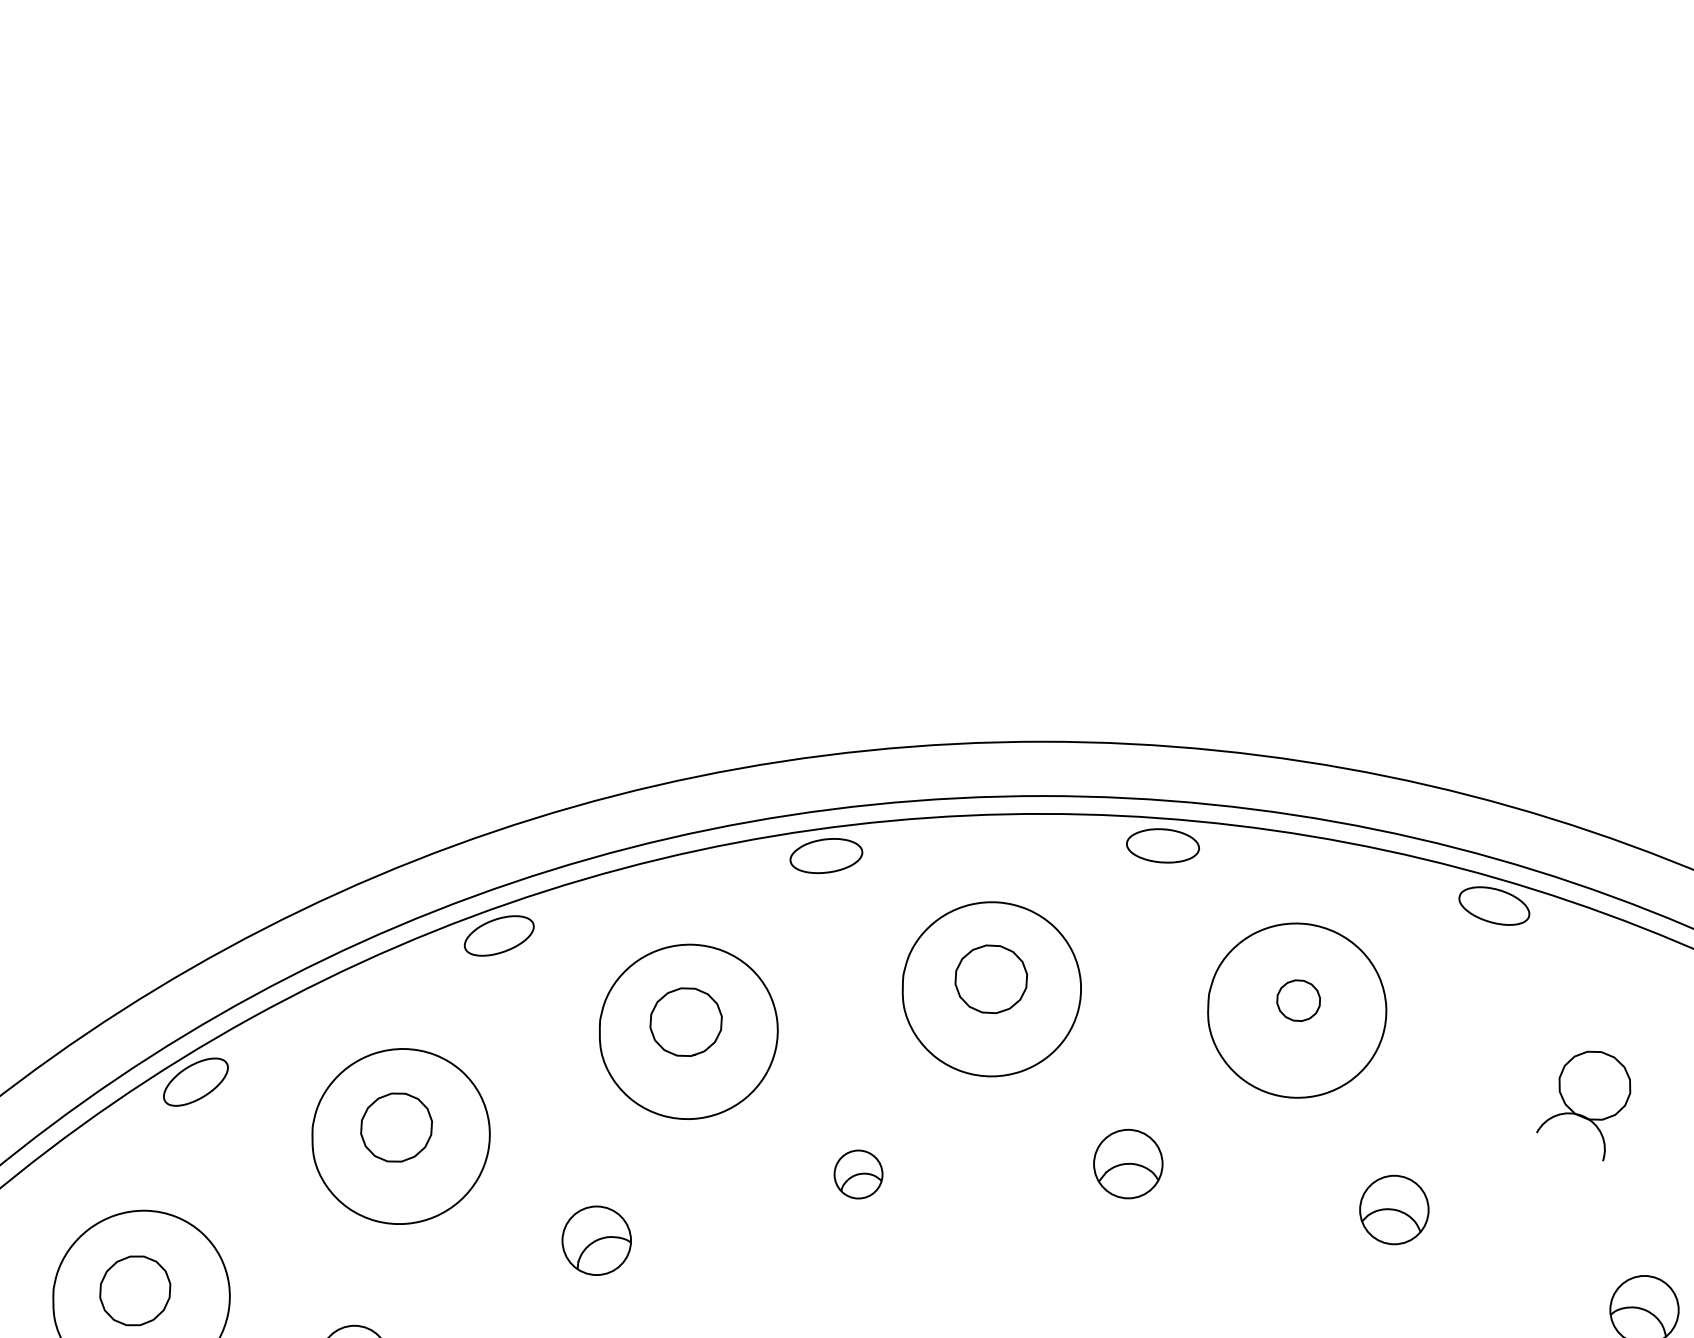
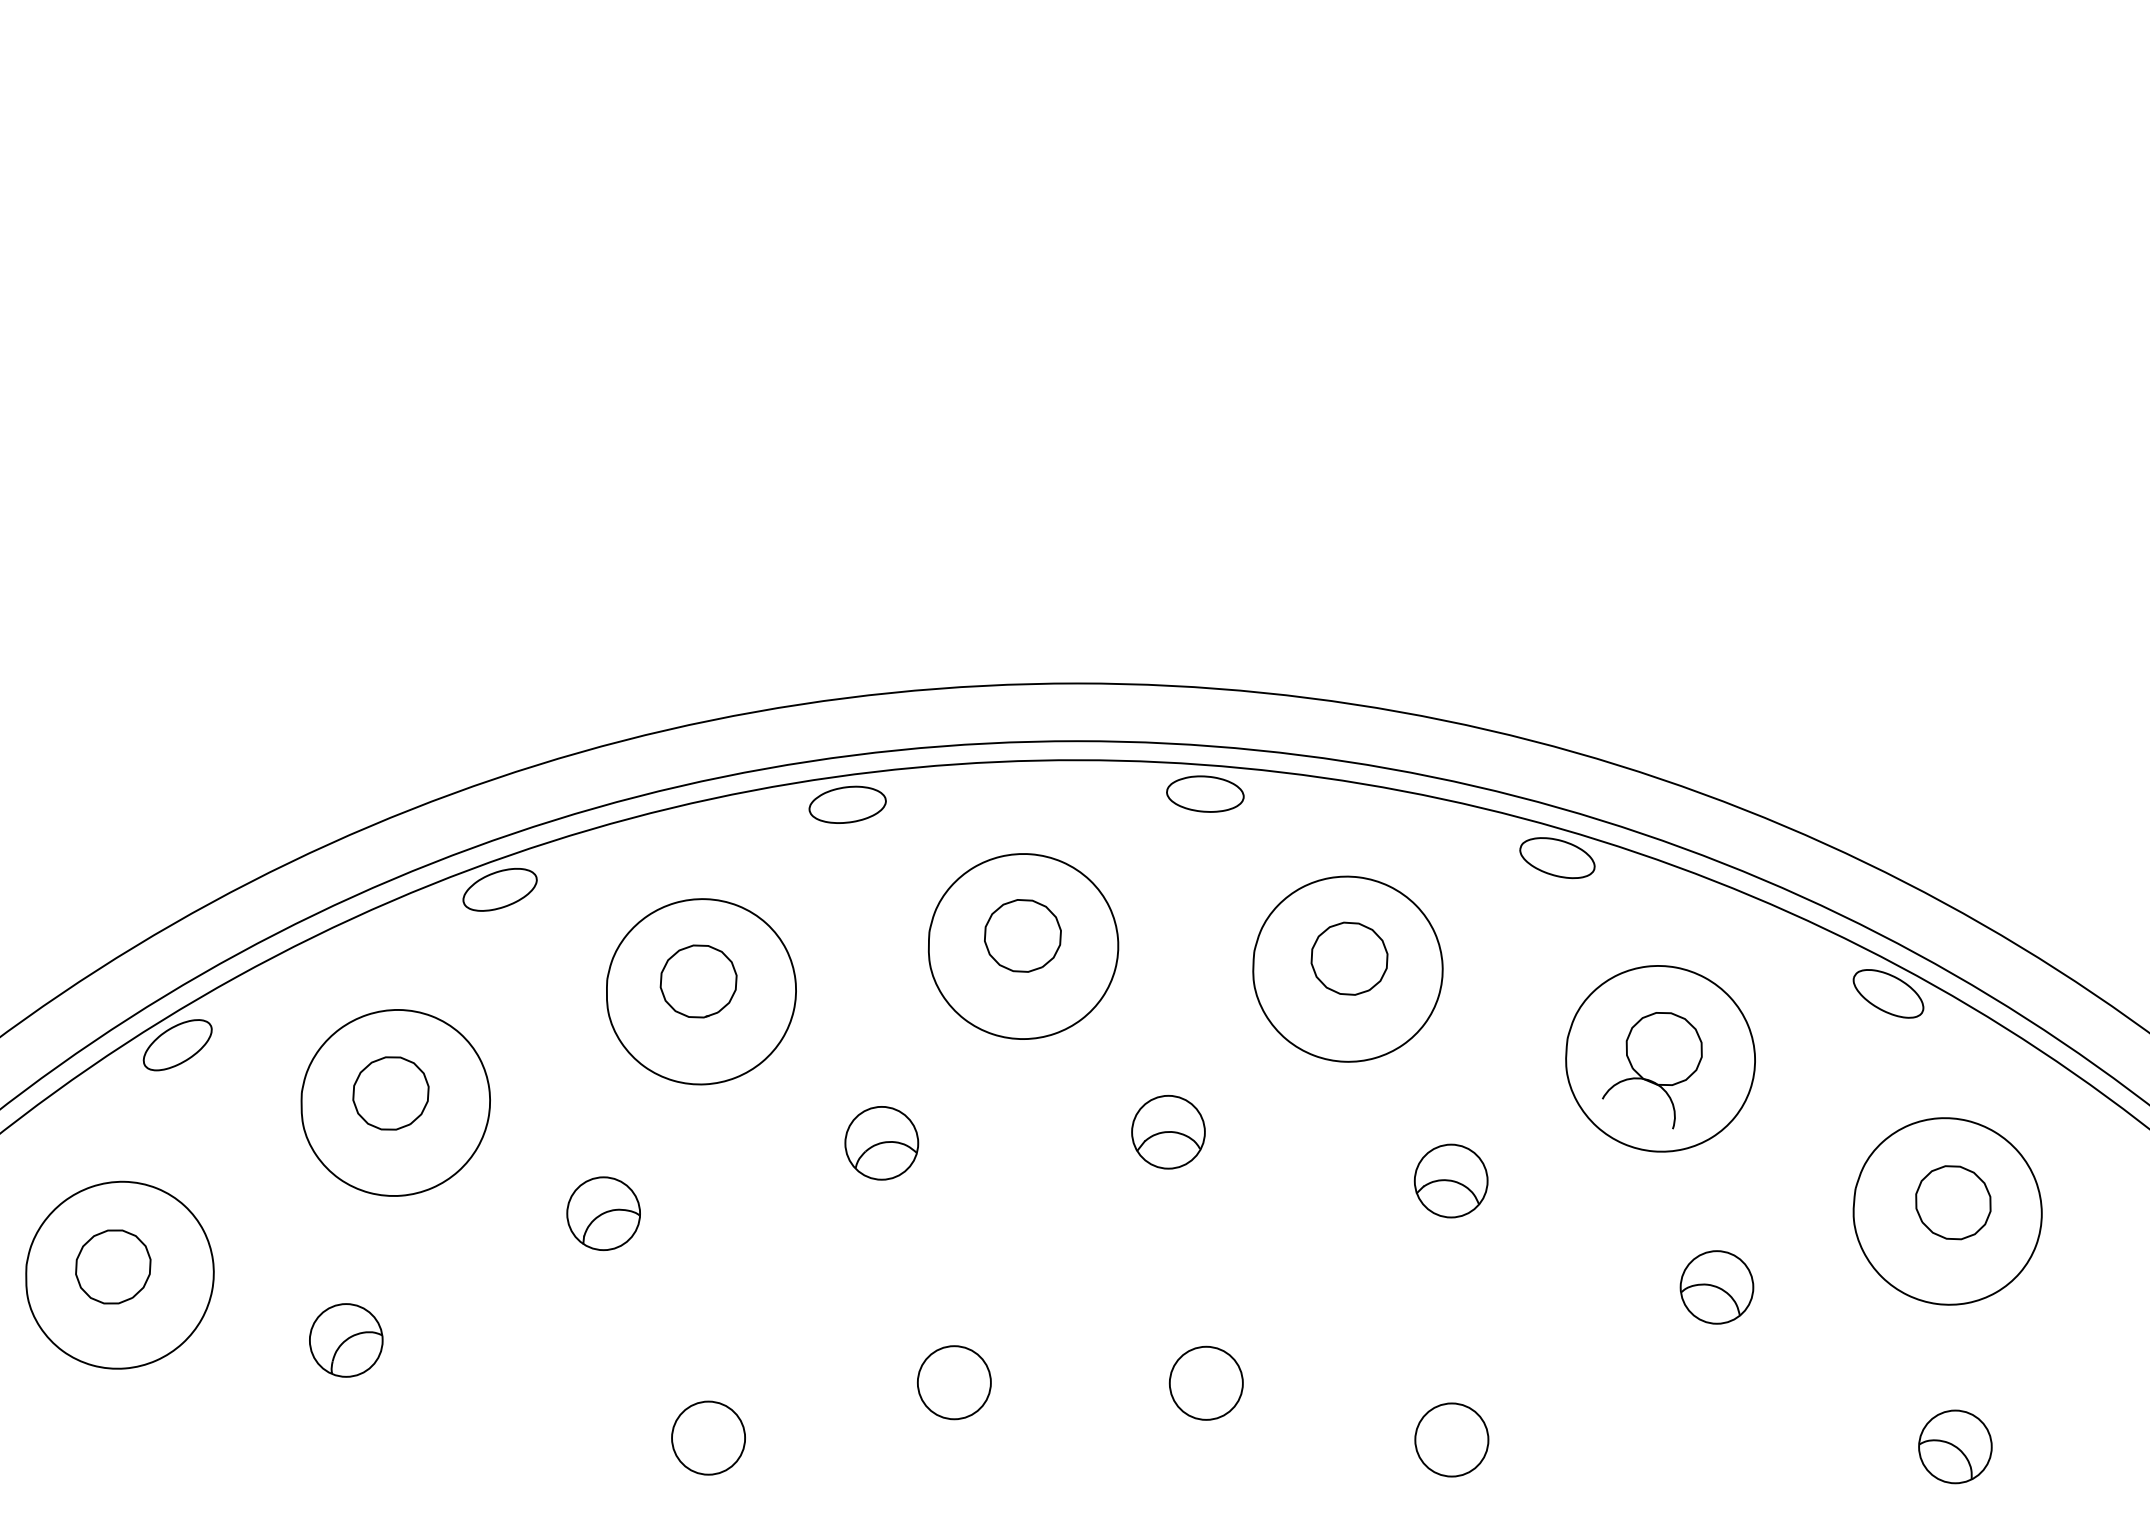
part: (1298, 1000) -> (1349, 958), size x1.67
part: (1591, 1094) -> (1660, 1058), added
part: (858, 1174) -> (881, 1143), size x1.43

